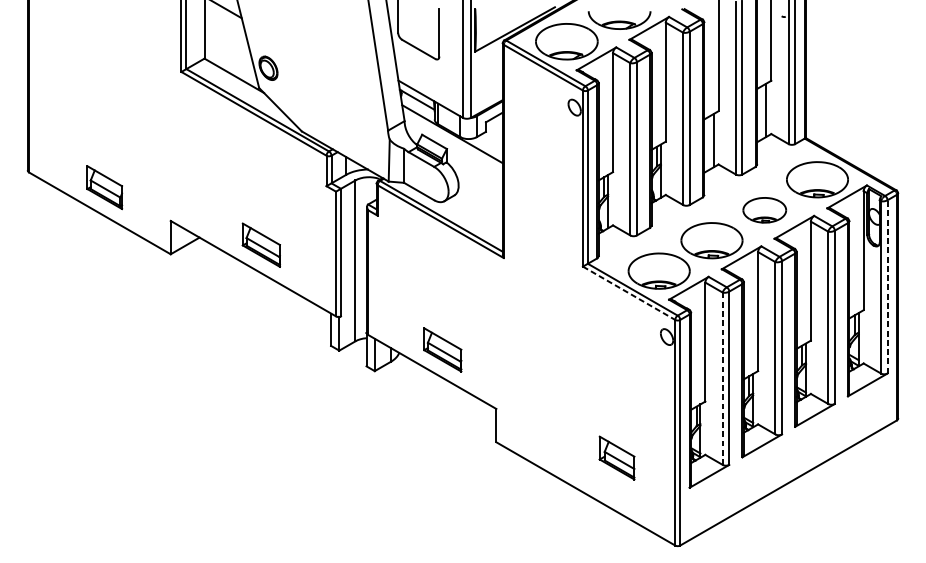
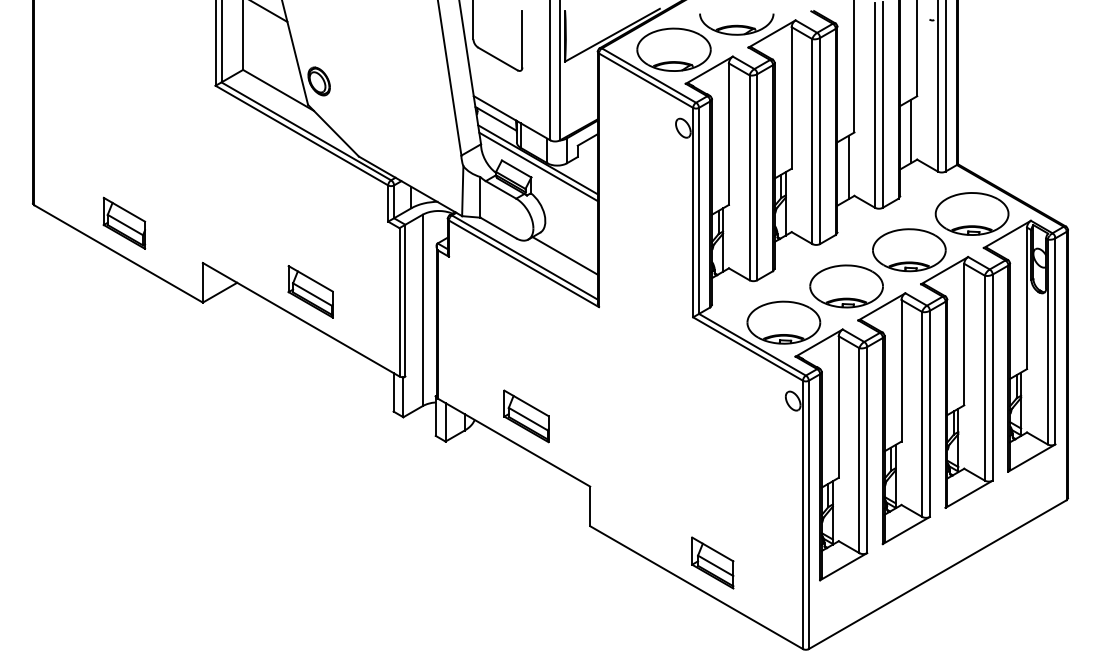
line: (452, 139) -> (538, 166), added
part: (764, 210) -> (909, 250), size x1.43
line: (474, 214) -> (564, 255), added
line: (887, 286) -> (1055, 340), dashed -> solid
line: (629, 293) -> (748, 349), dashed -> solid
line: (722, 379) -> (859, 451), dashed -> solid
part: (616, 457) -> (712, 562), moved

